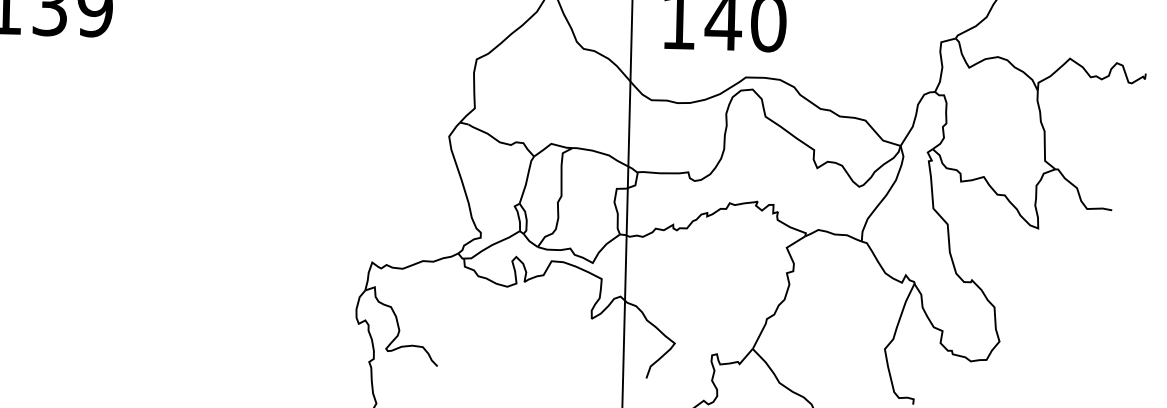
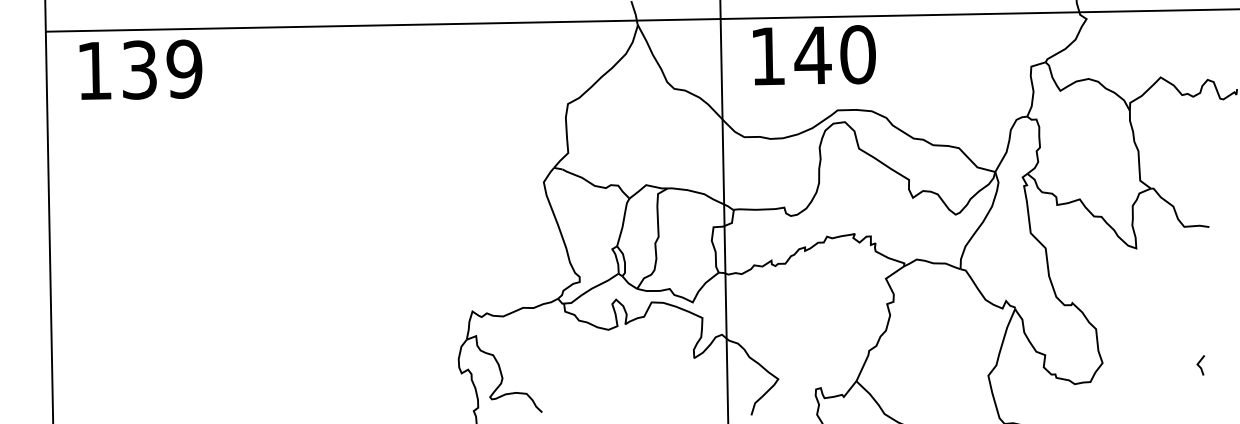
line: (1096, 348) -> (1199, 365), added

